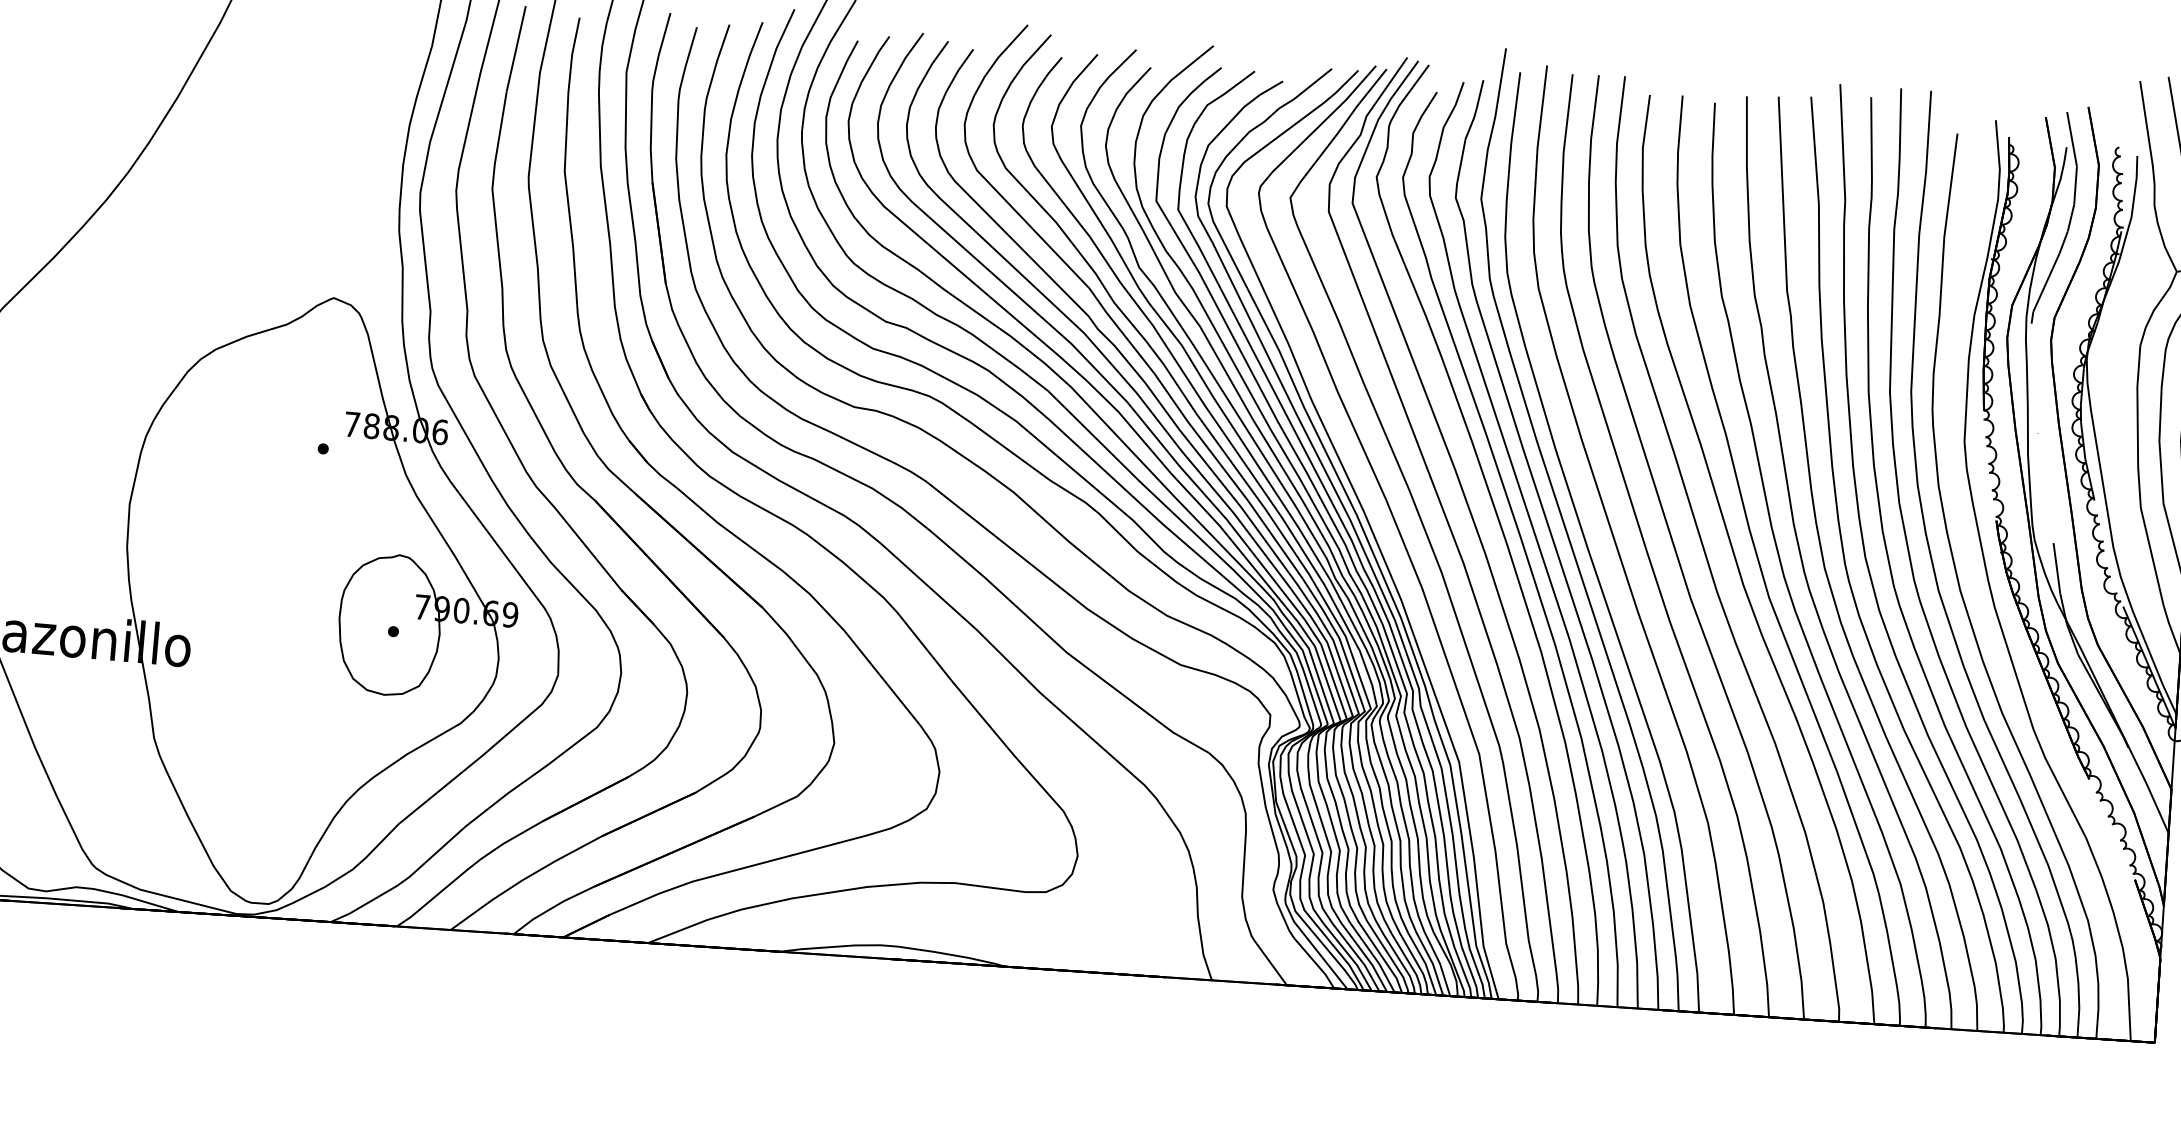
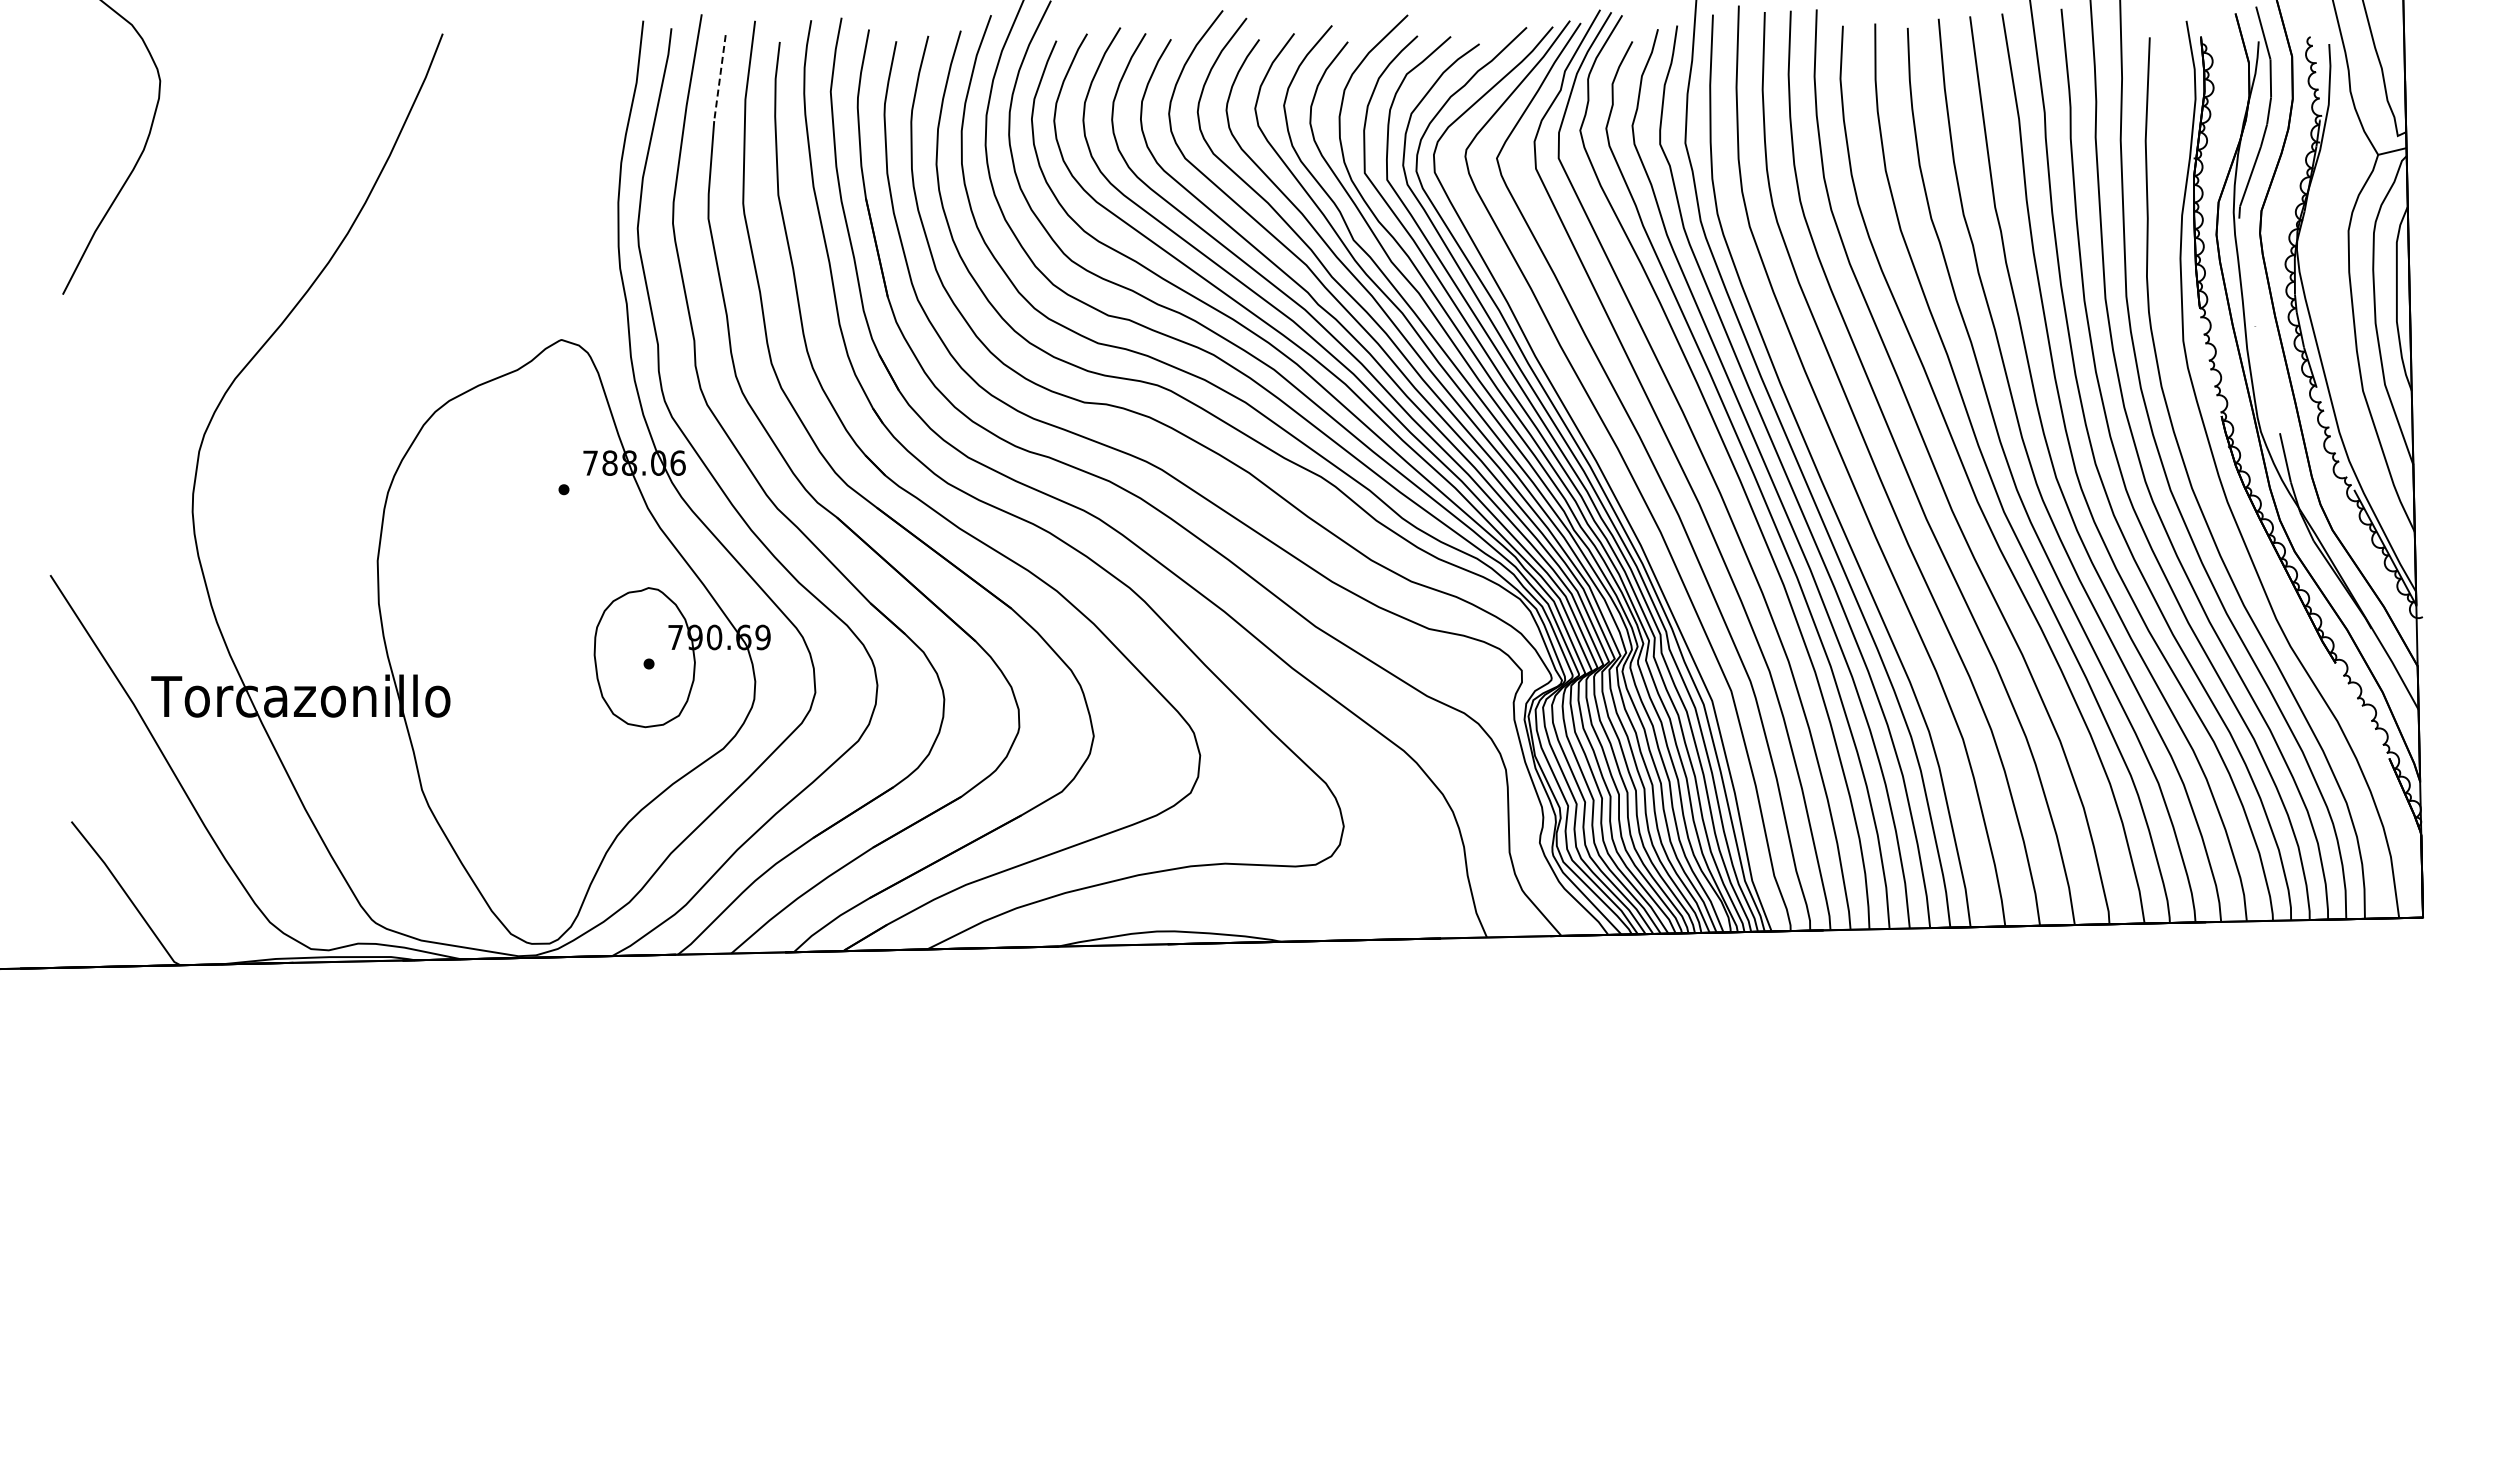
line: (515, 49) -> (719, 78), solid -> dashed

